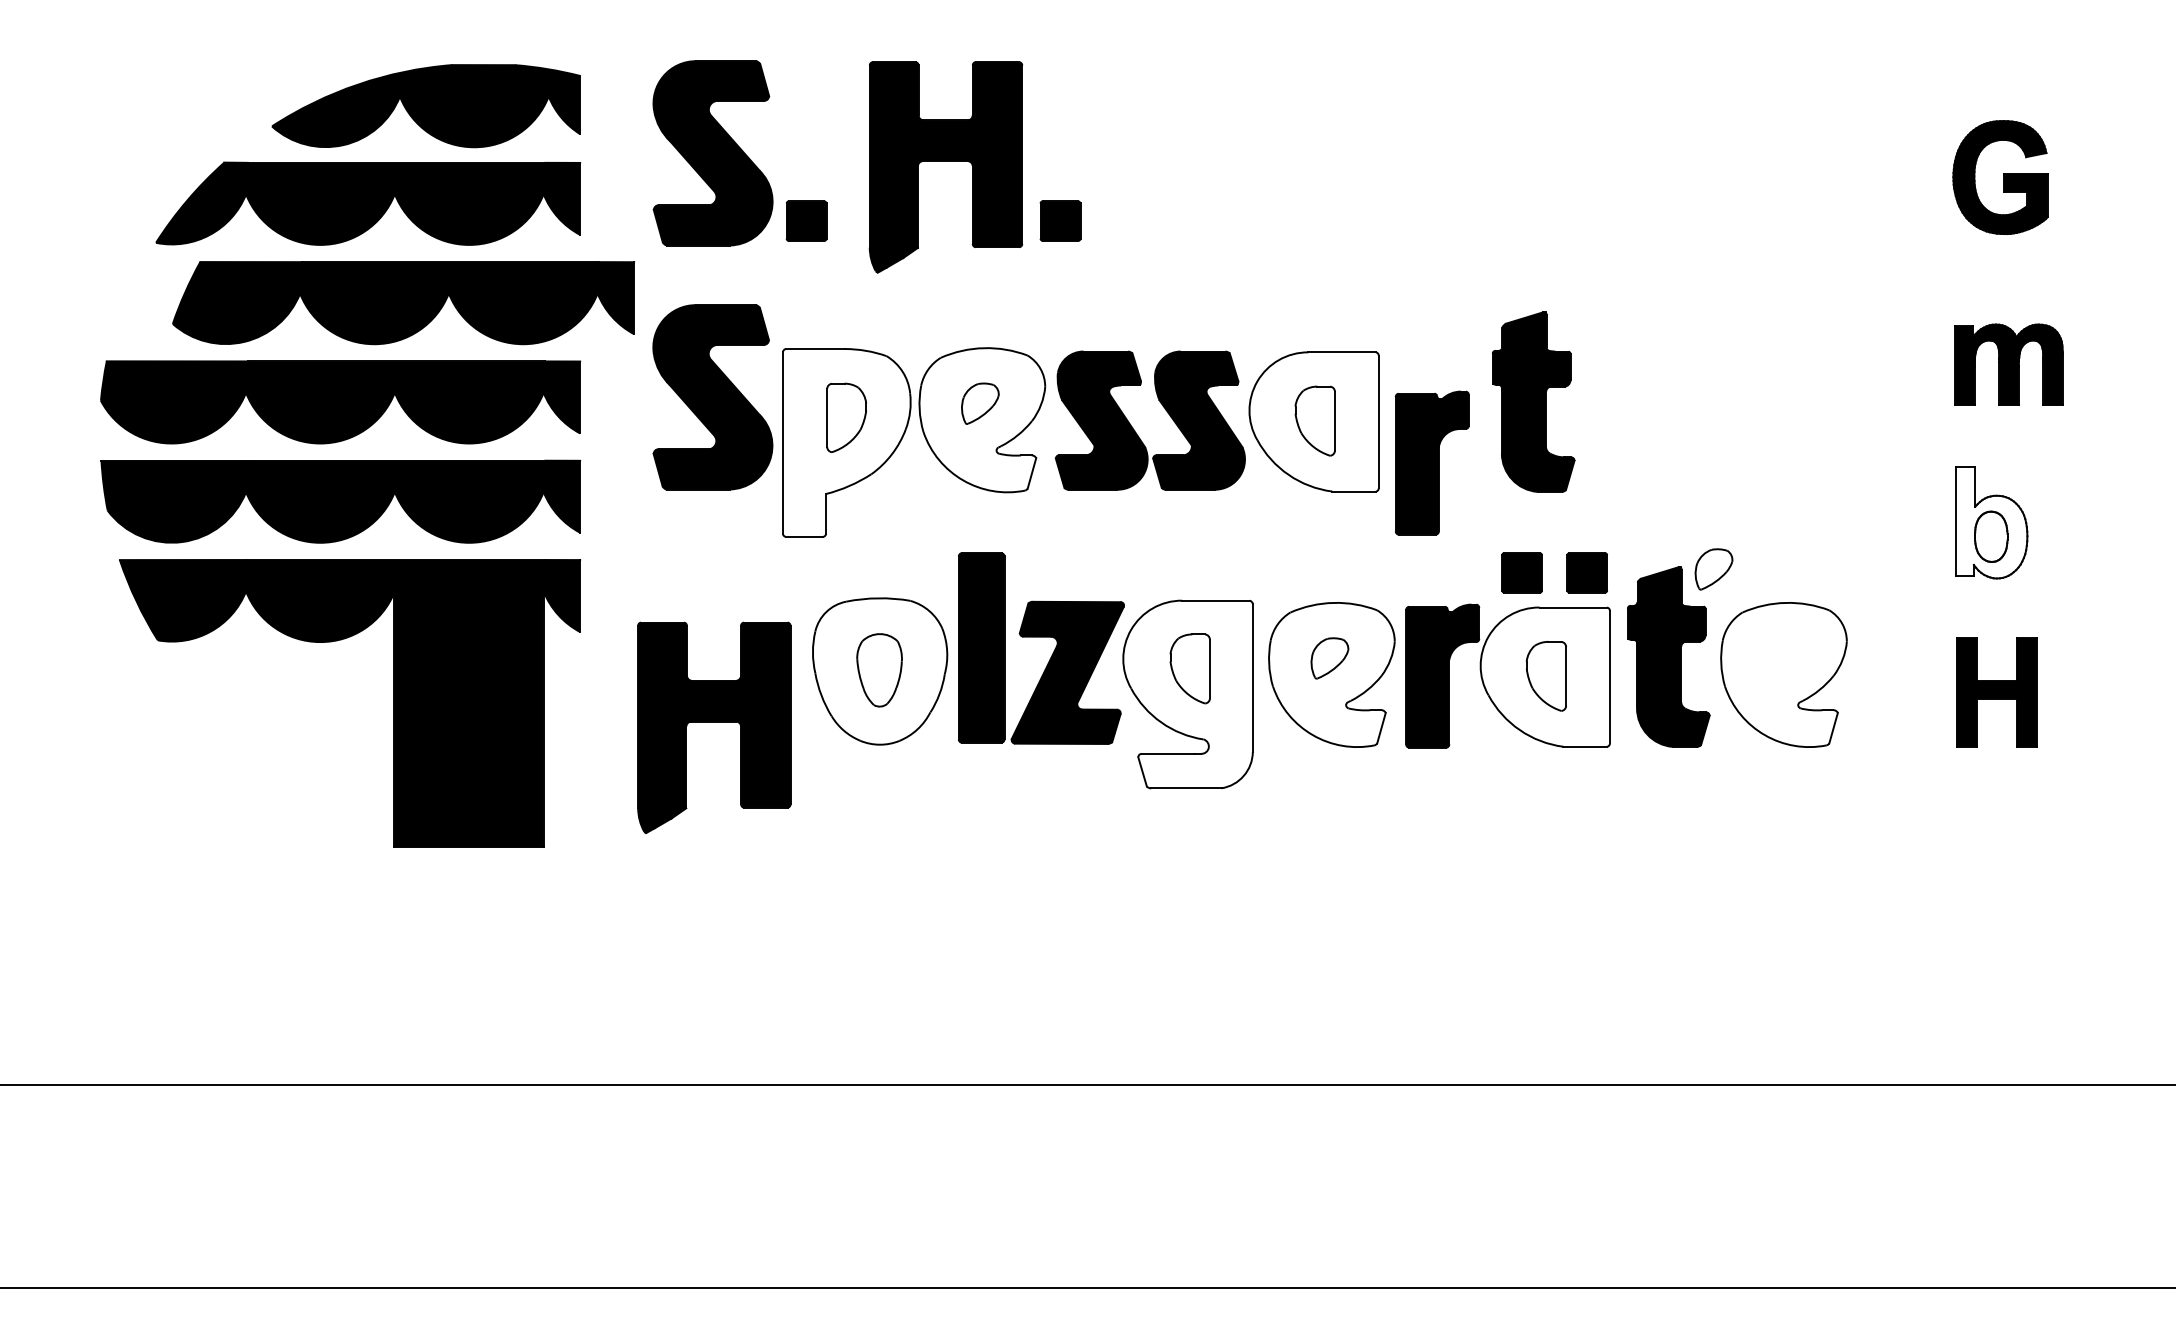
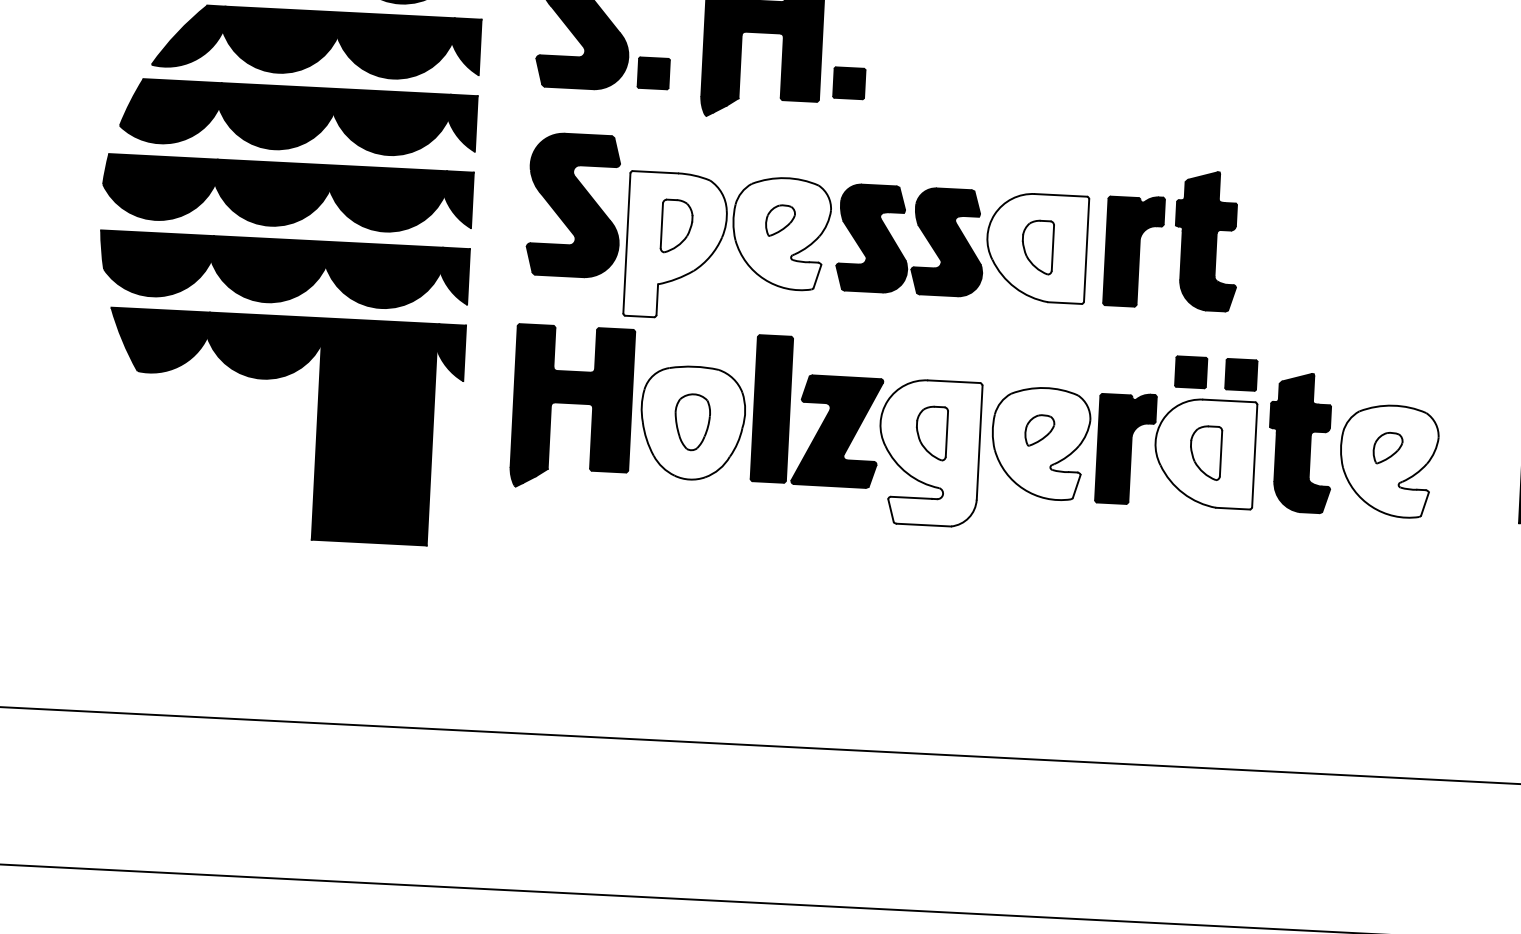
part: (403, 303) -> (298, 118), moved
part: (1431, 462) -> (1133, 250), moved
part: (1713, 569) -> (1387, 448), moved
part: (714, 727) -> (572, 407), moved

